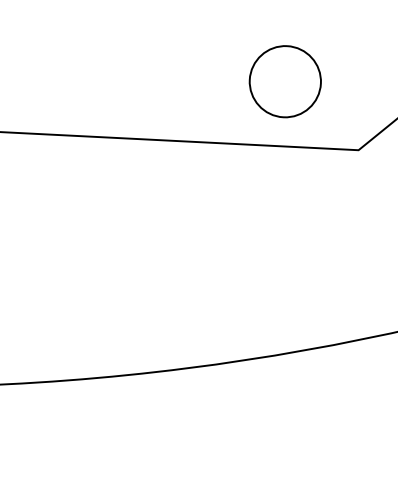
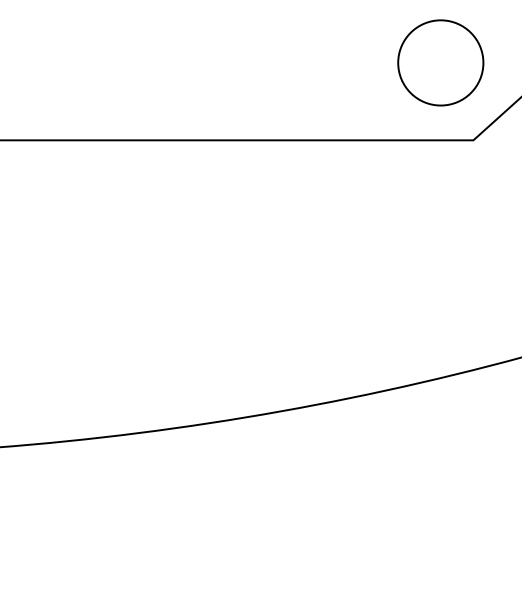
part: (285, 81) -> (440, 62), moved

